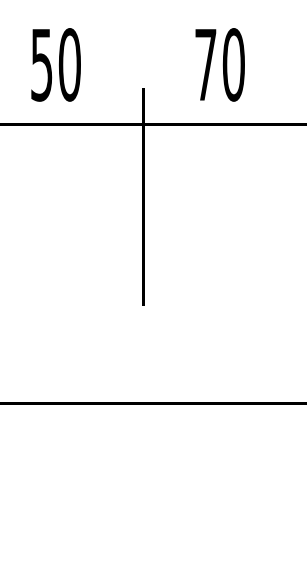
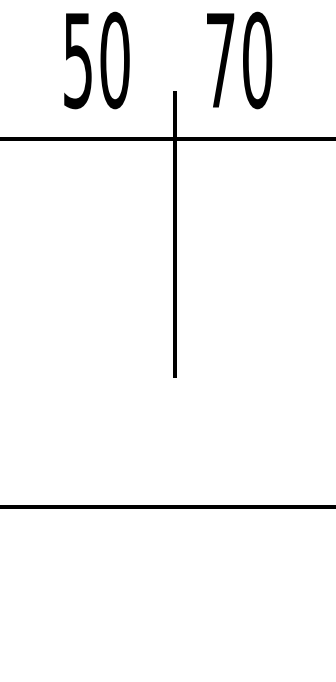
text: (55, 64) -> (96, 59), moved
text: (219, 64) -> (238, 59), moved

